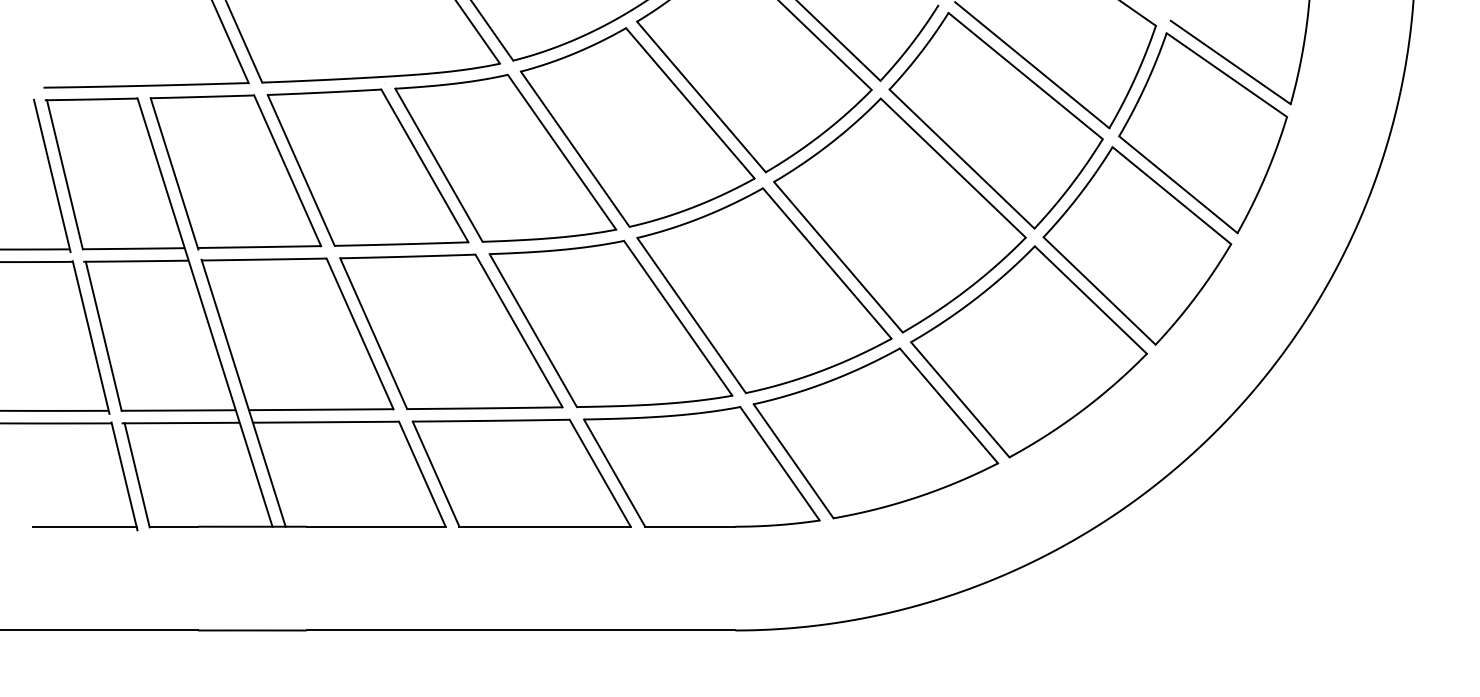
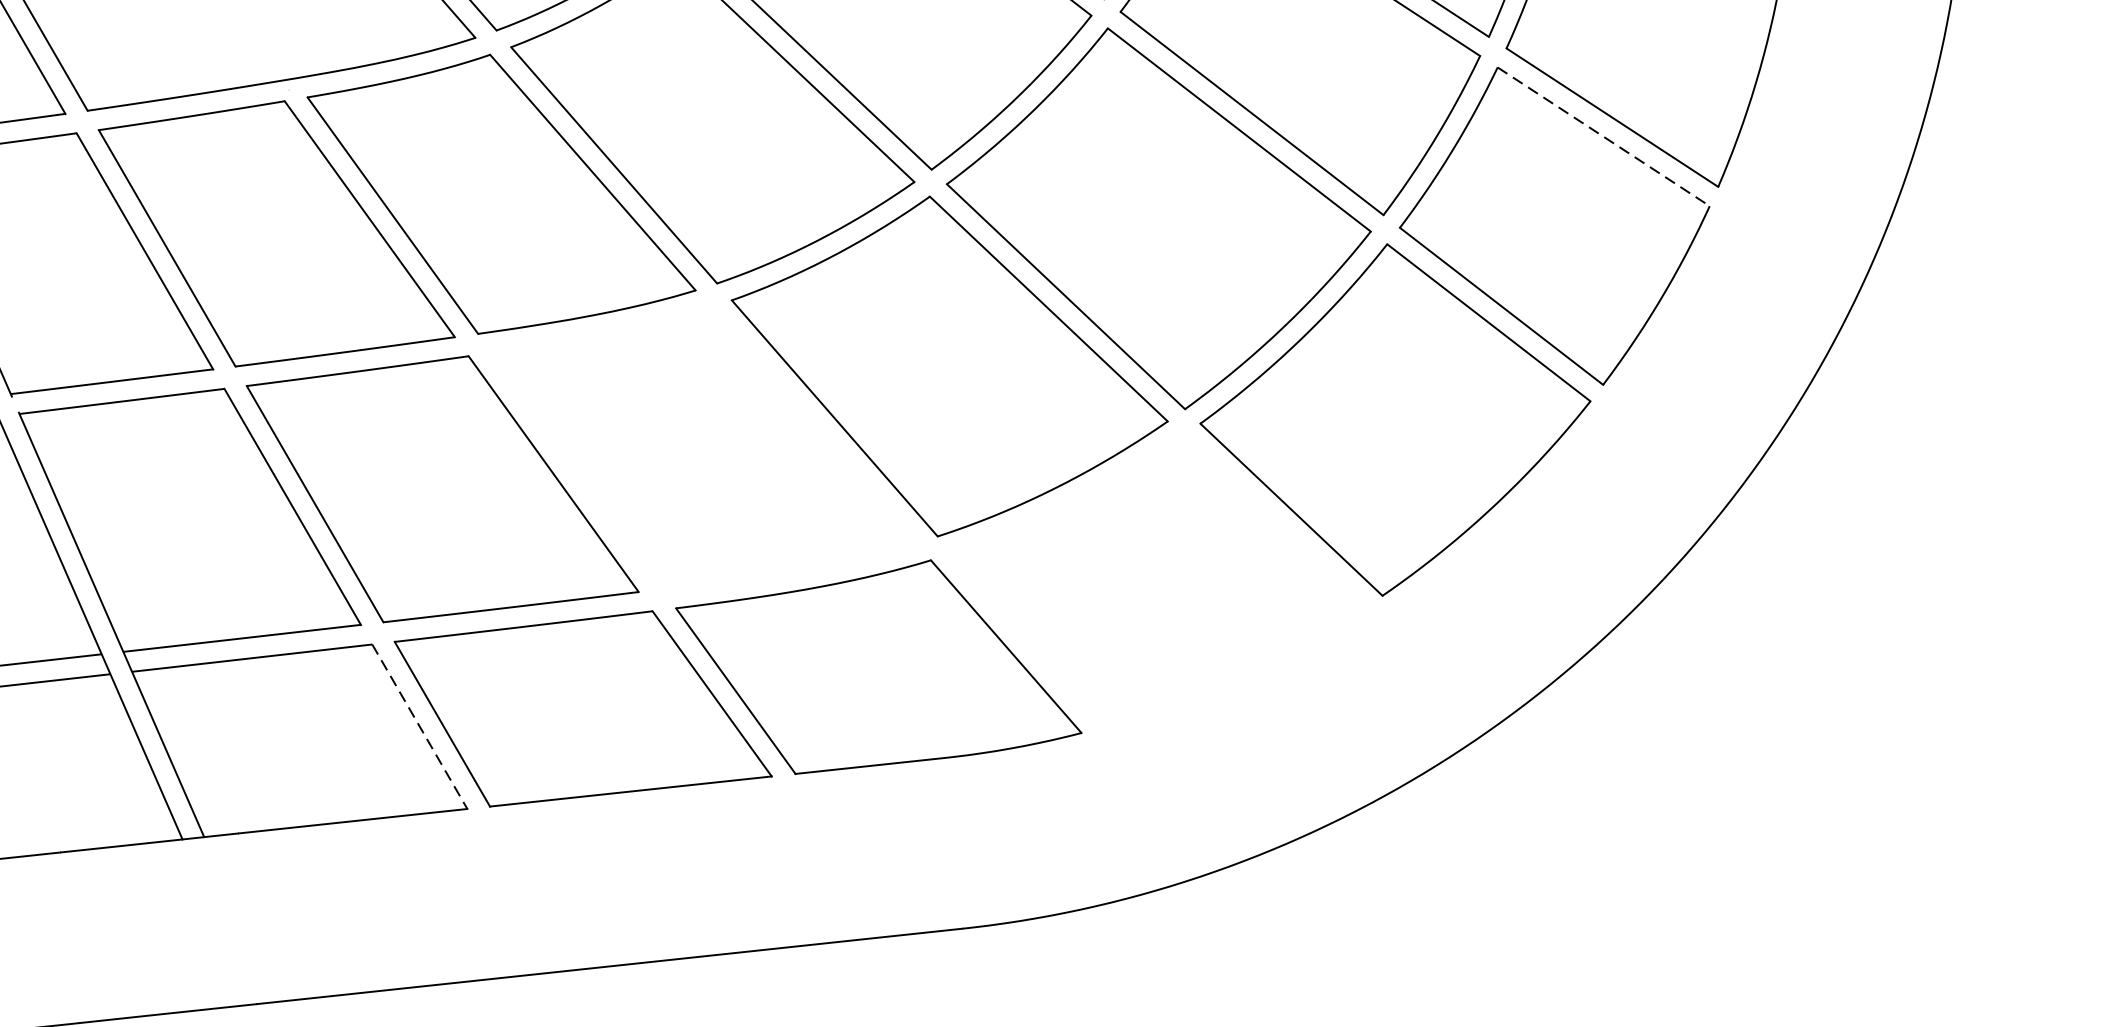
line: (1171, 195) -> (1603, 136), solid -> dashed
part: (610, 323) -> (702, 445), removed
part: (875, 433) -> (1157, 580), removed
line: (422, 474) -> (420, 727), solid -> dashed

